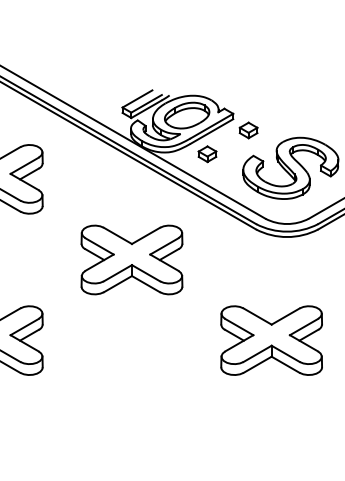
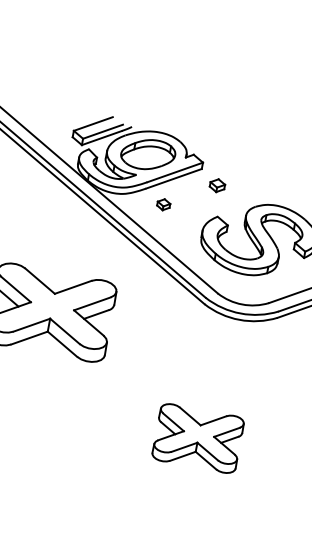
part: (248, 130) -> (217, 185), size x0.7
part: (207, 154) -> (163, 204), size x0.6
part: (271, 340) -> (198, 438), size x0.7

